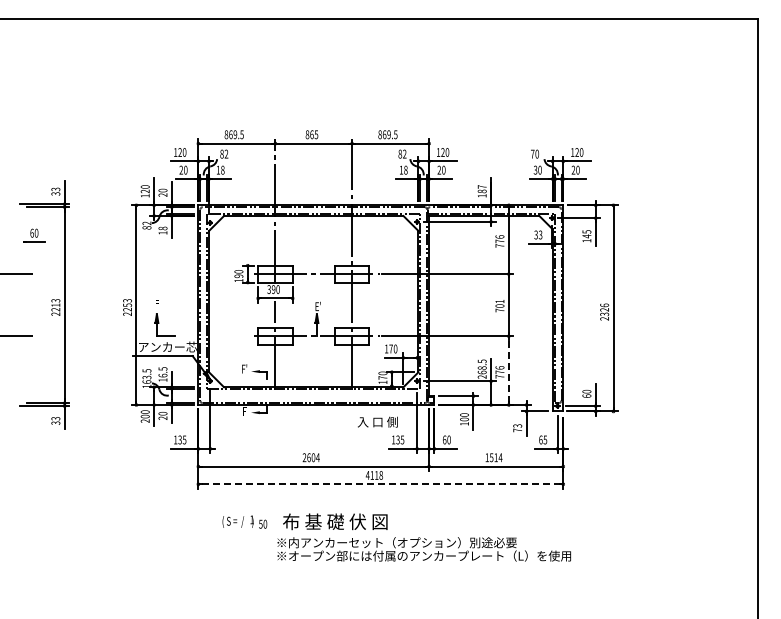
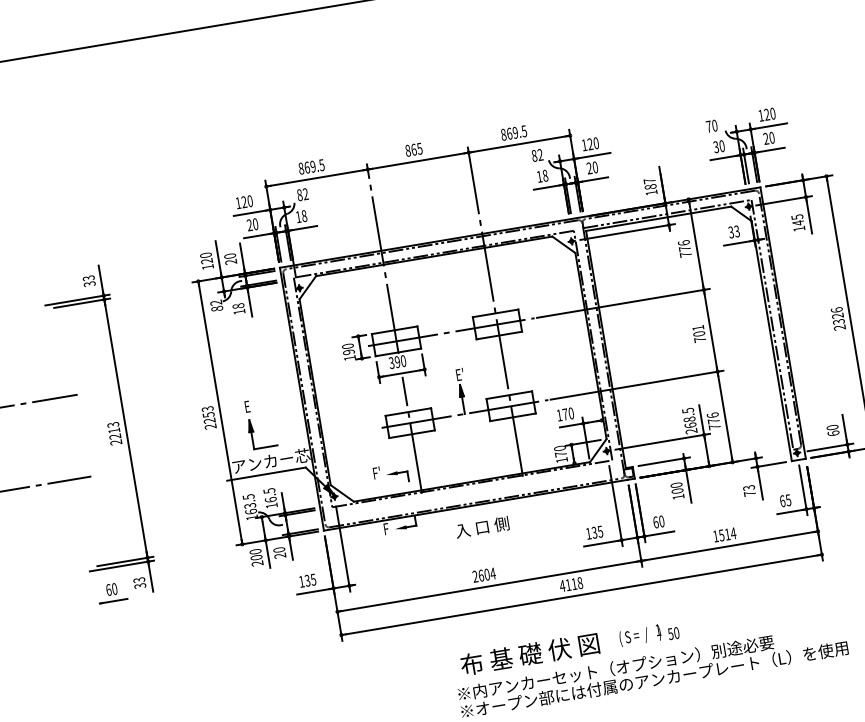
part: (34, 235) -> (112, 592), moved
line: (508, 370) -> (724, 416), dashed -> solid
text: (377, 421) -> (481, 526), moved
line: (381, 484) -> (582, 594), dashed -> solid
text: (244, 521) -> (648, 634), moved

